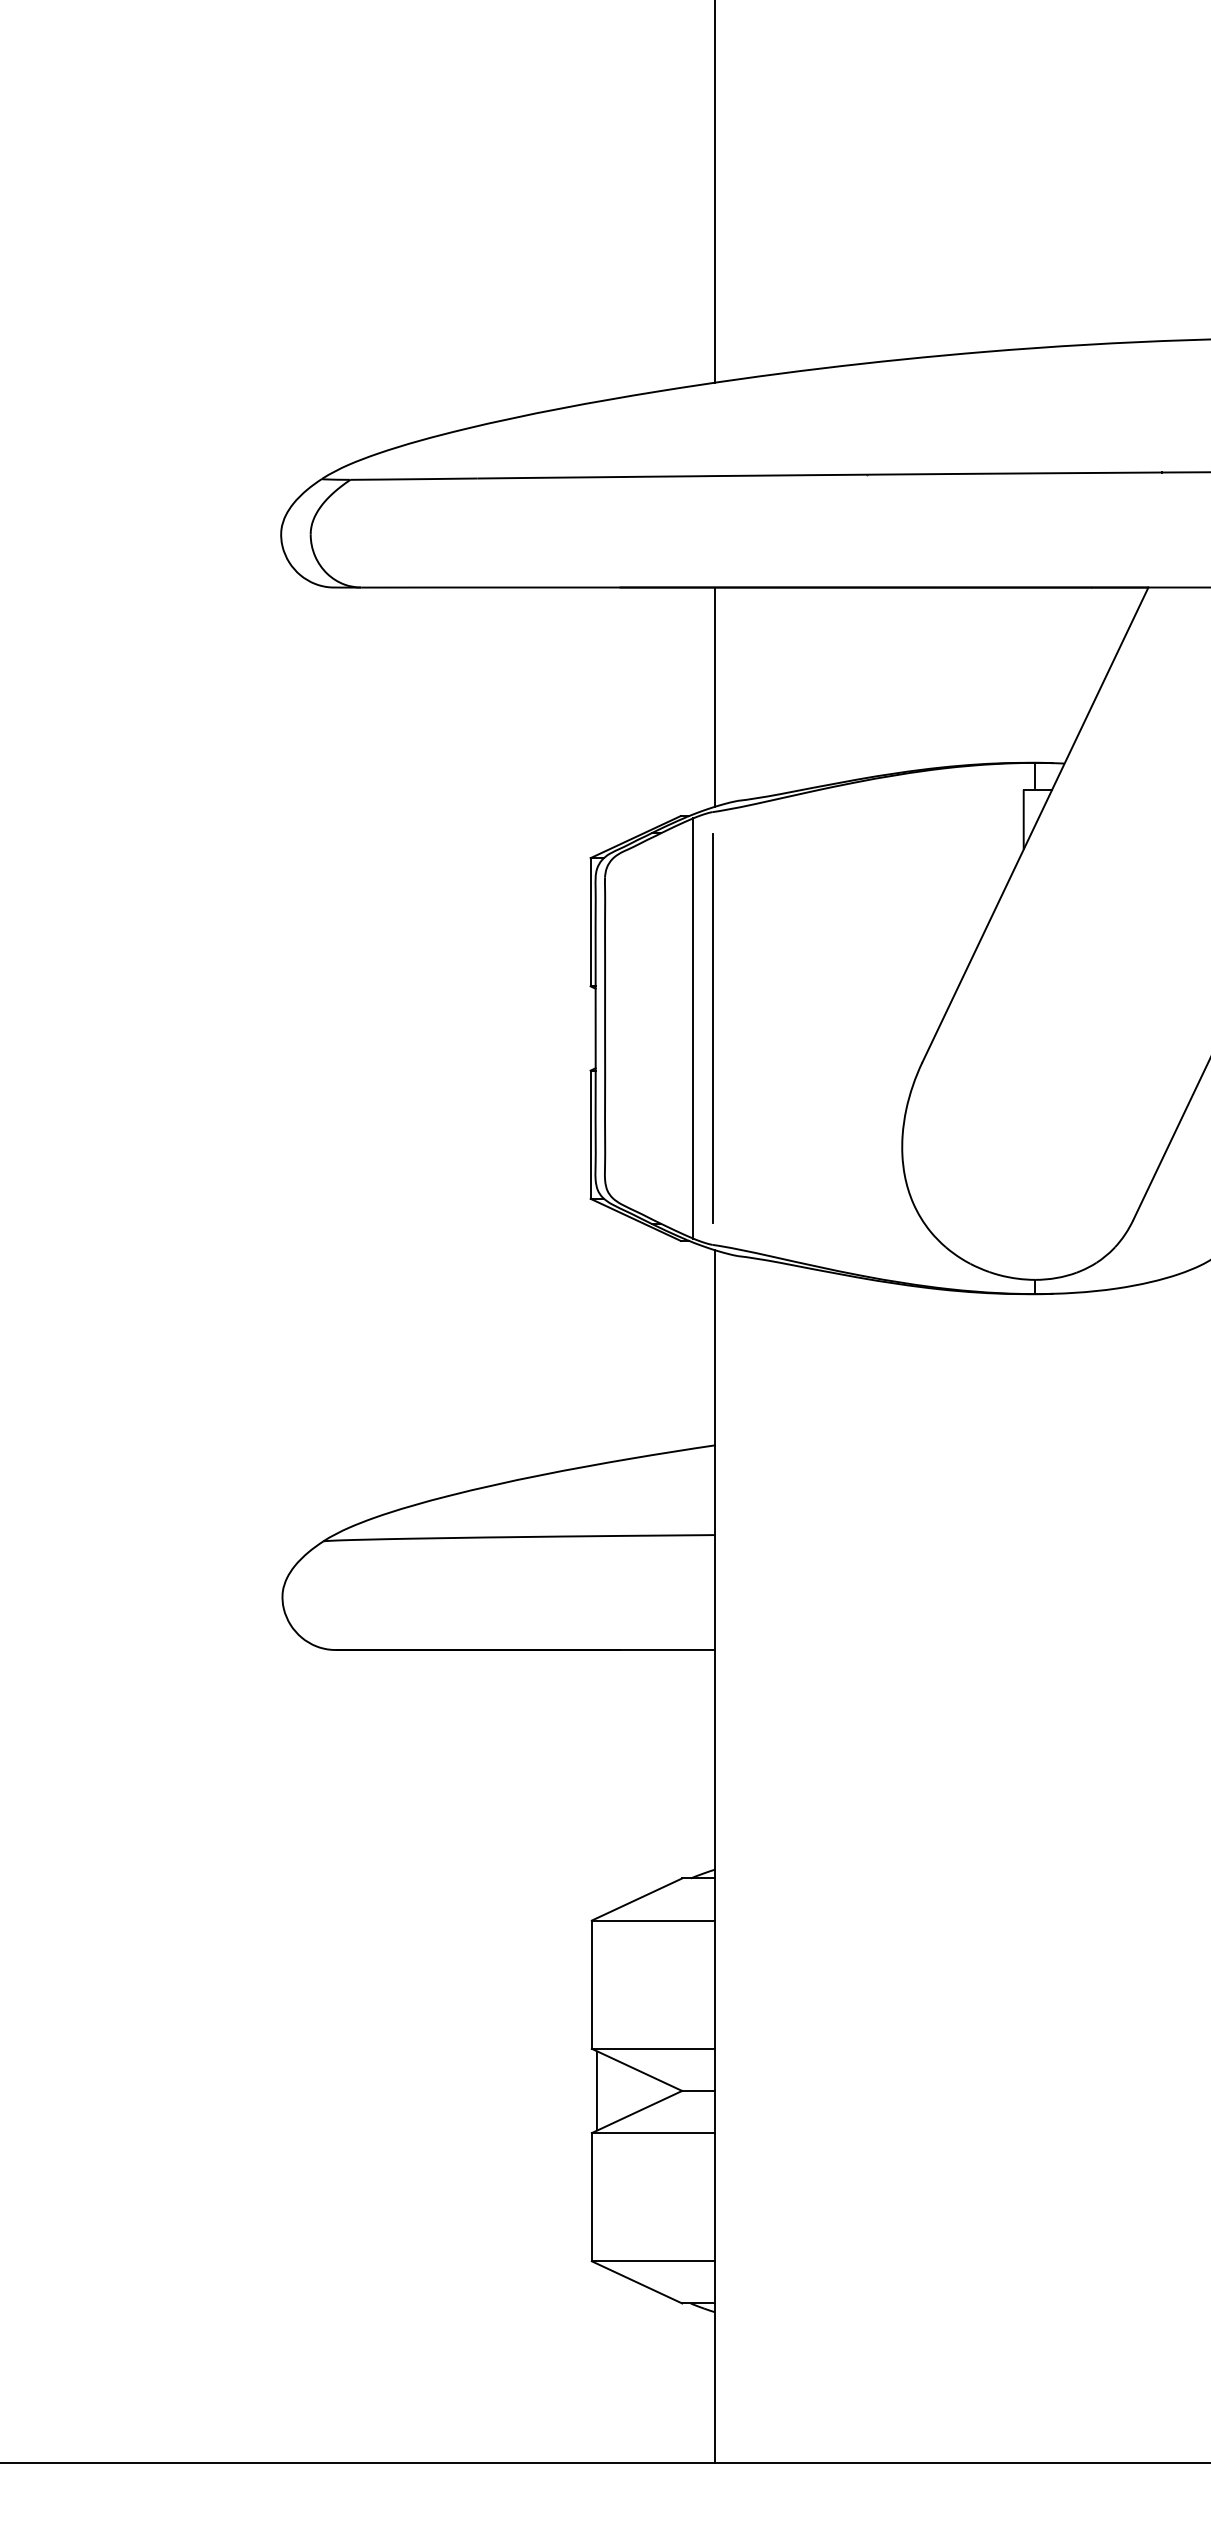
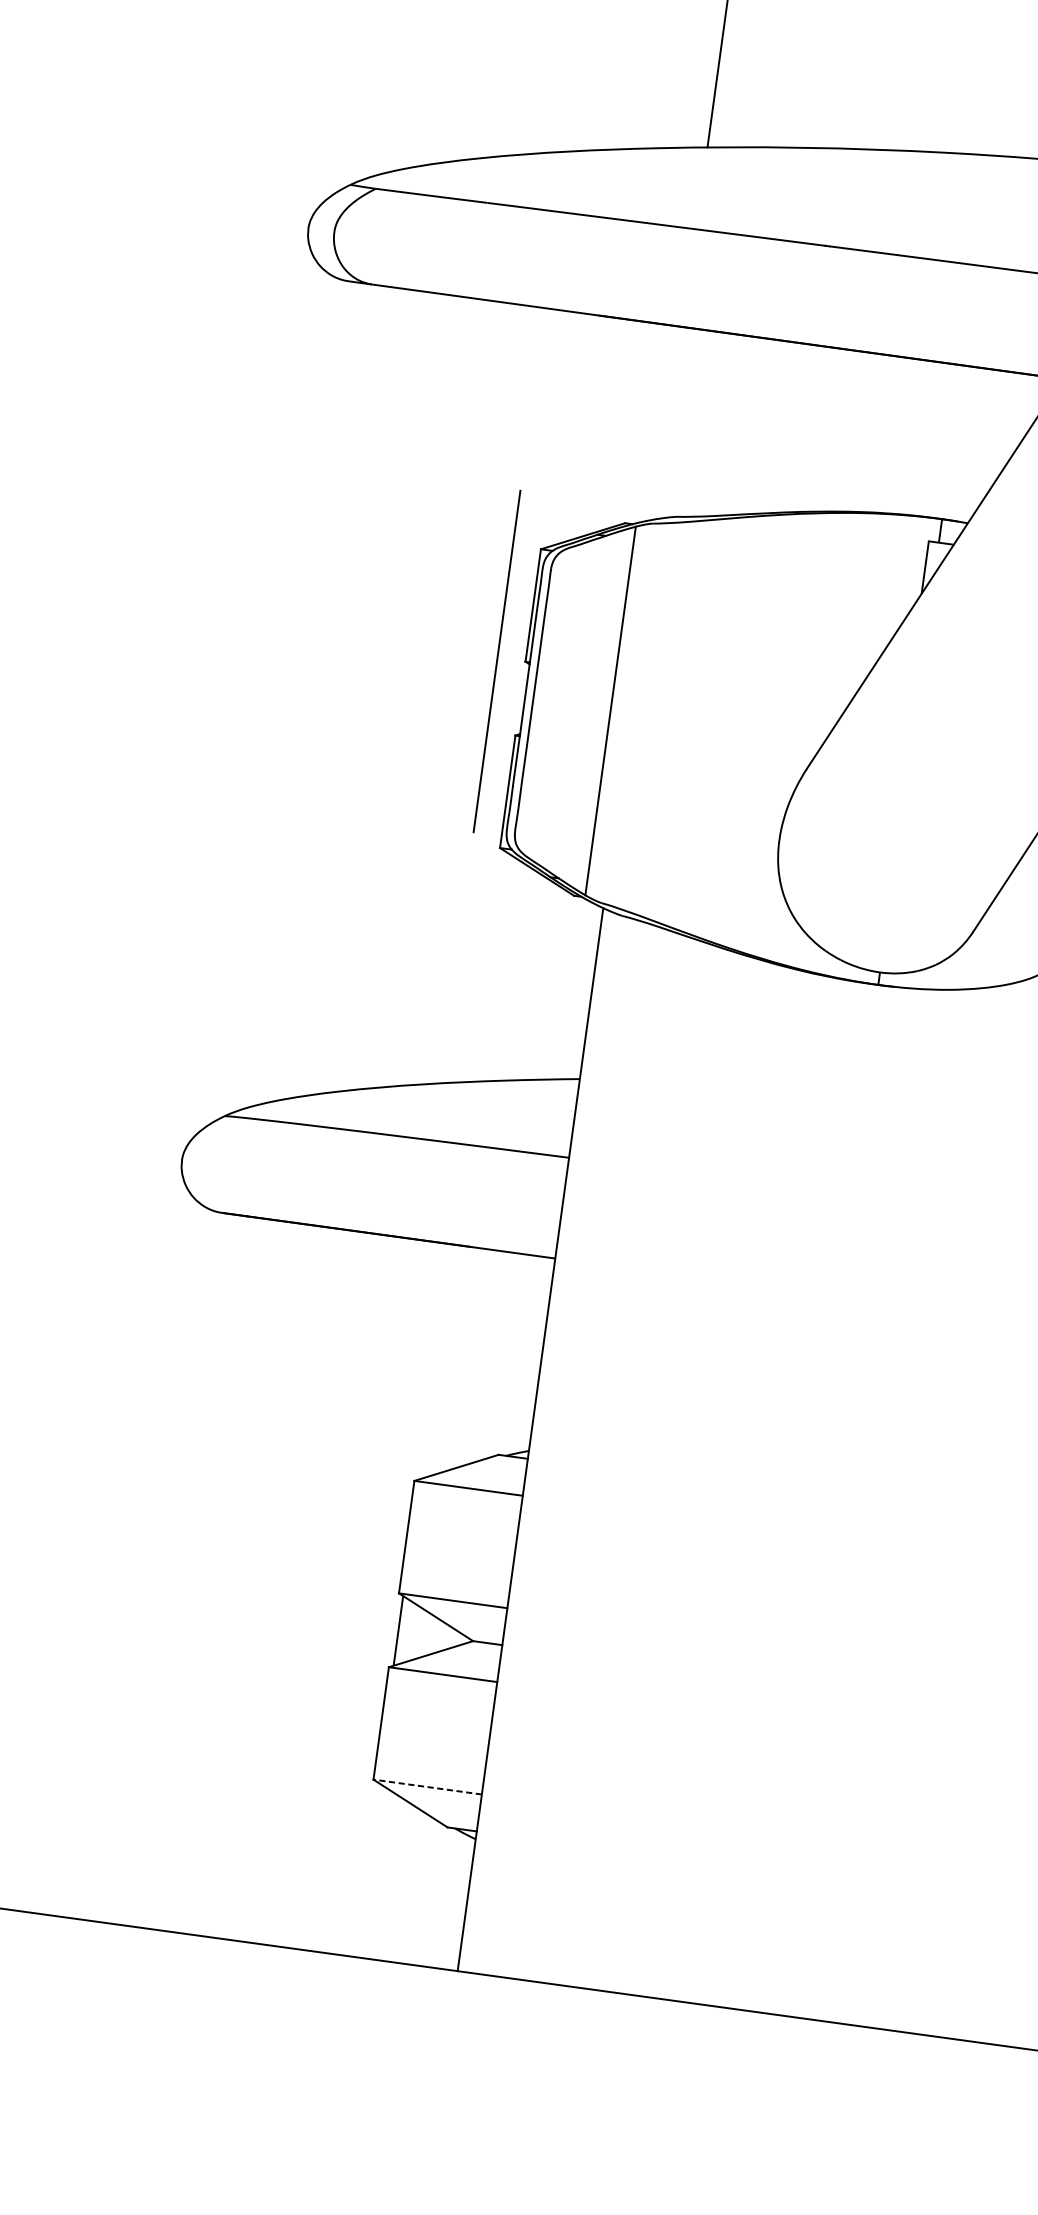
line: (715, 696) -> (669, 422), removed
line: (712, 1028) -> (496, 661), moved
line: (653, 2261) -> (427, 1787), solid -> dashed

